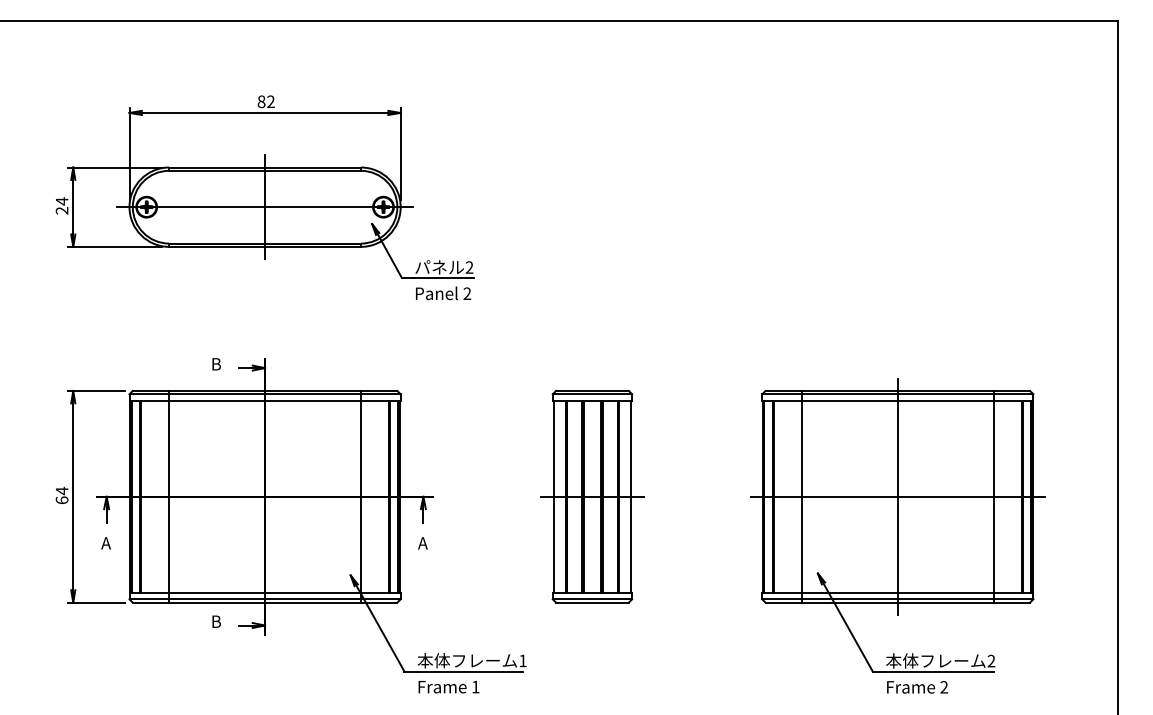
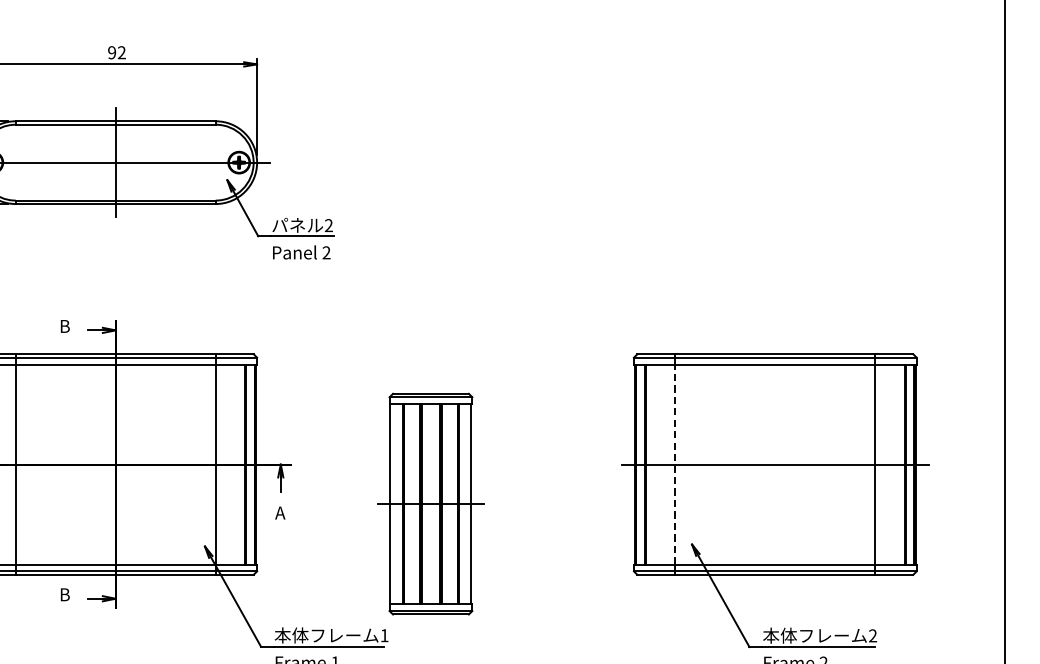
text: (261, 101) -> (112, 52), 82 -> 92
part: (592, 496) -> (431, 503), moved
line: (801, 496) -> (674, 464), solid -> dashed
line: (897, 496) -> (775, 464), removed

